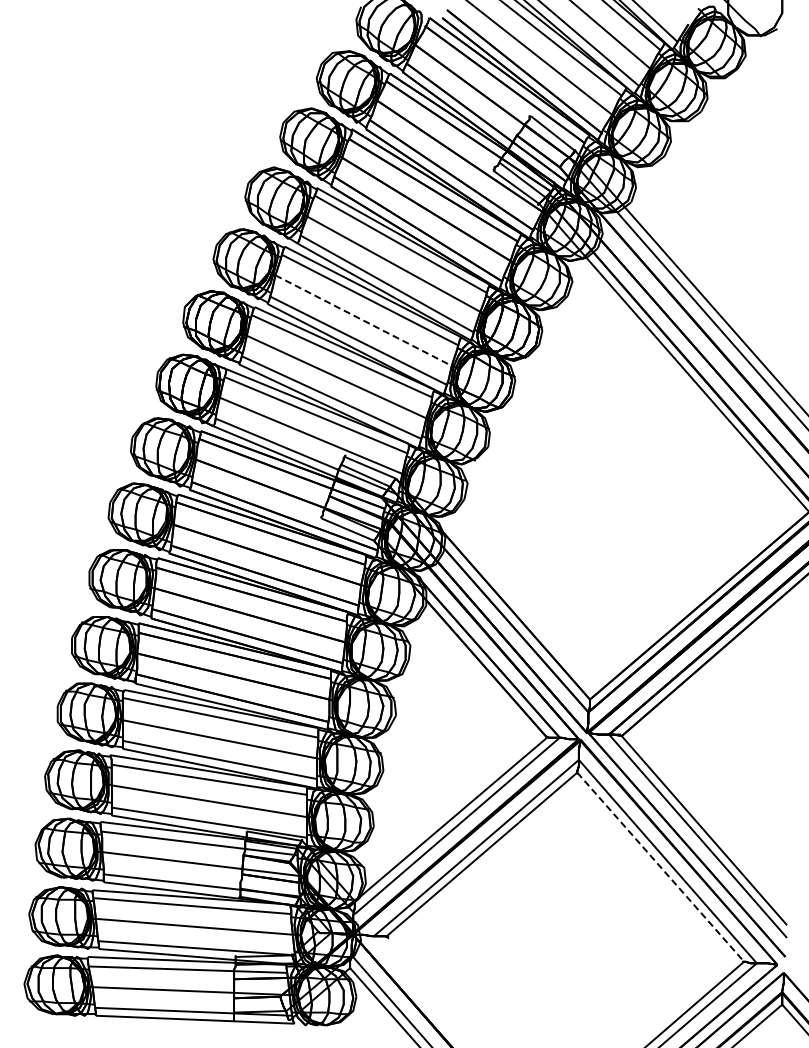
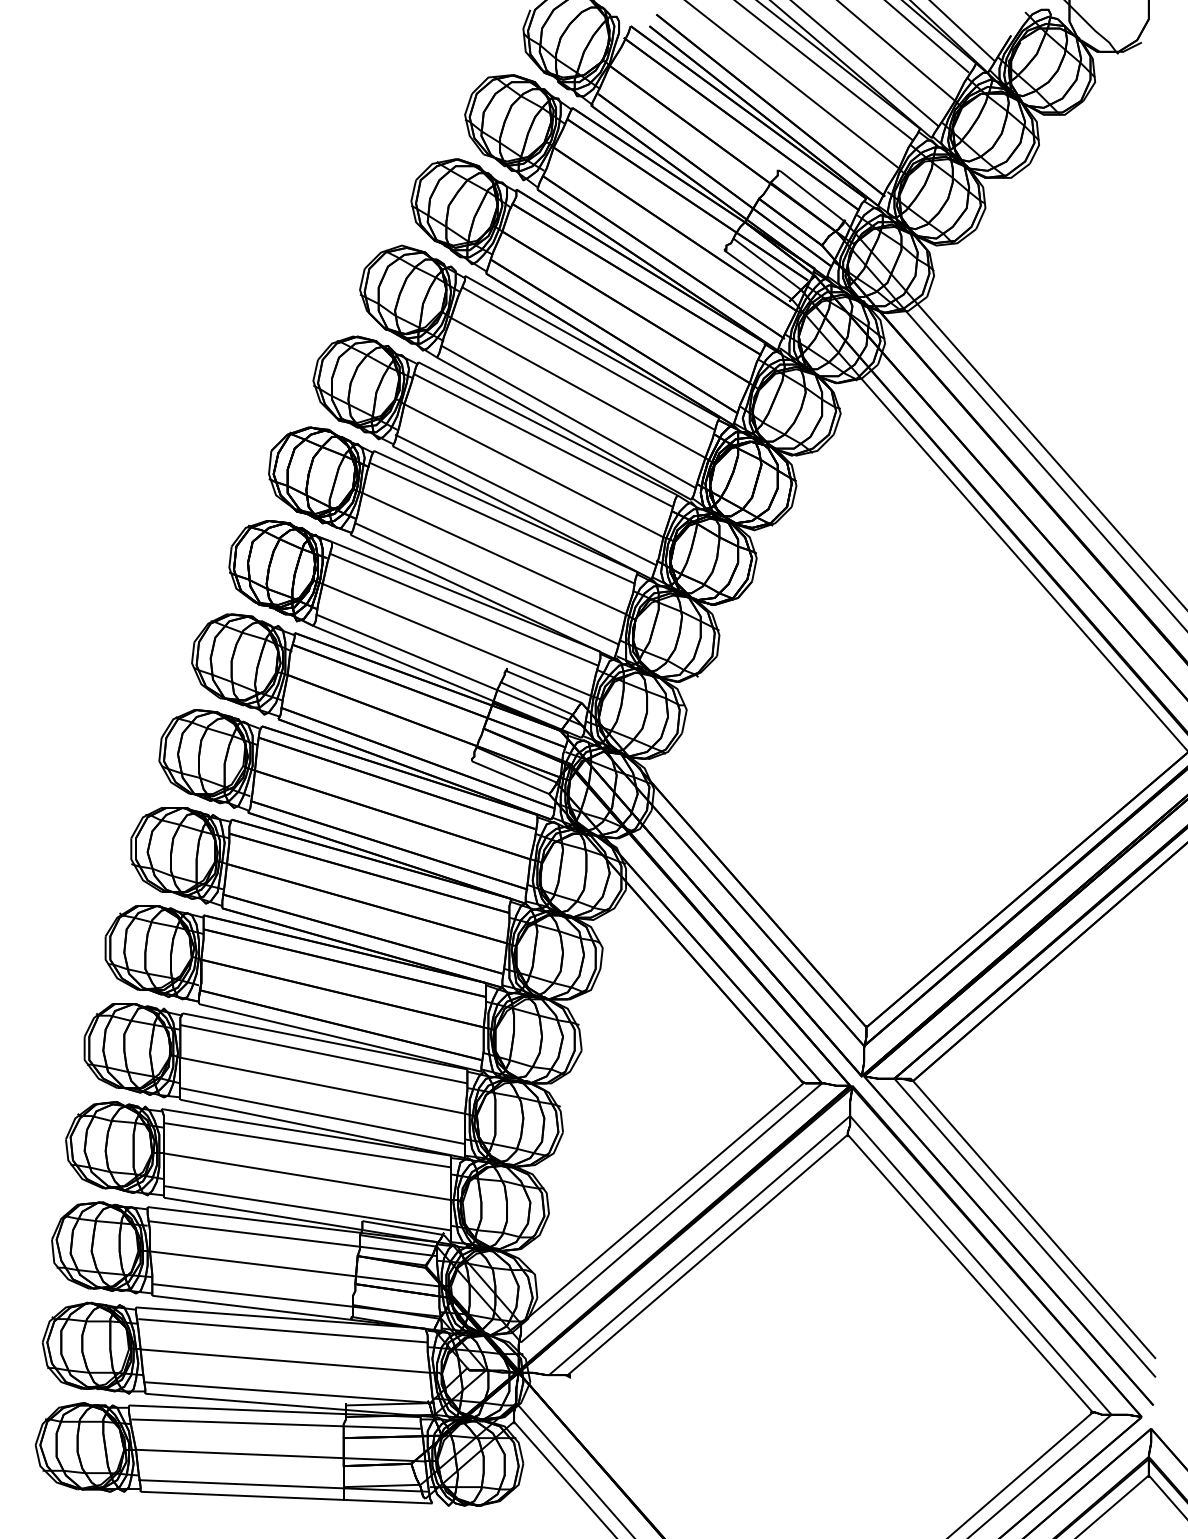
line: (364, 320) -> (535, 470), dashed -> solid
line: (661, 867) -> (971, 1274), dashed -> solid

